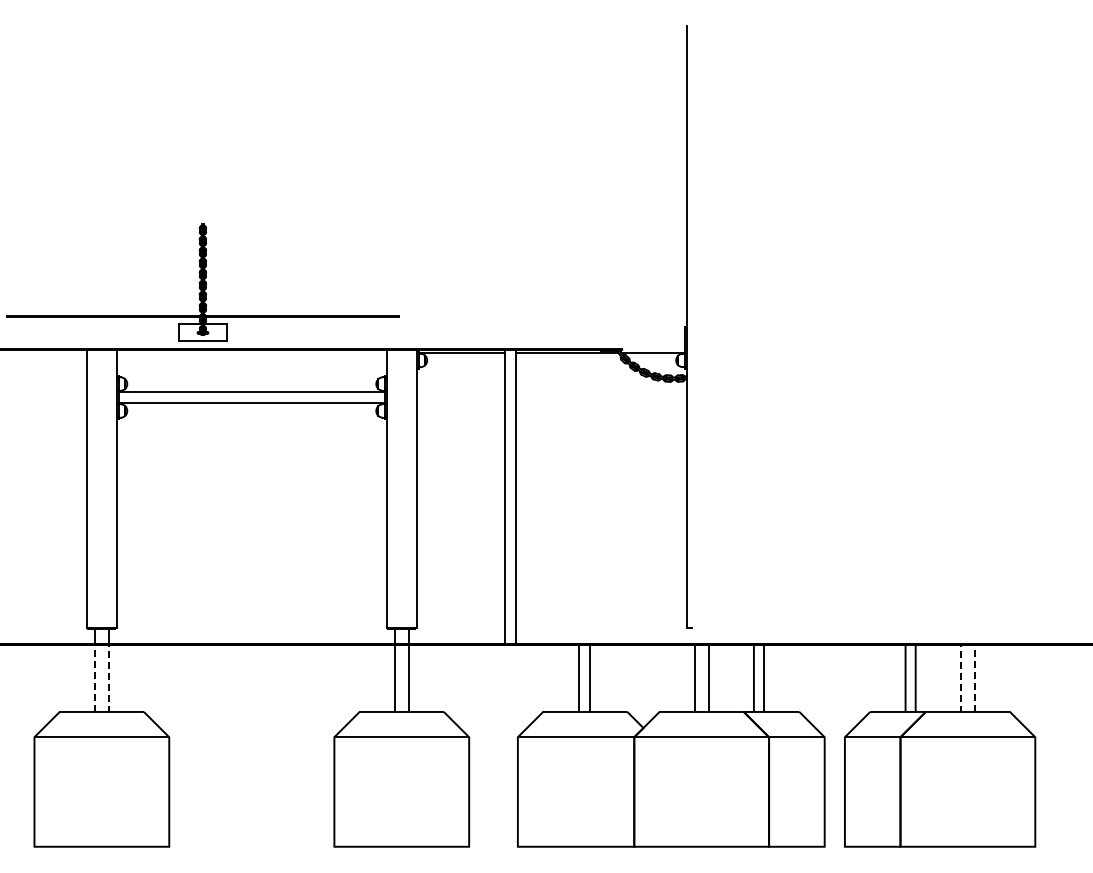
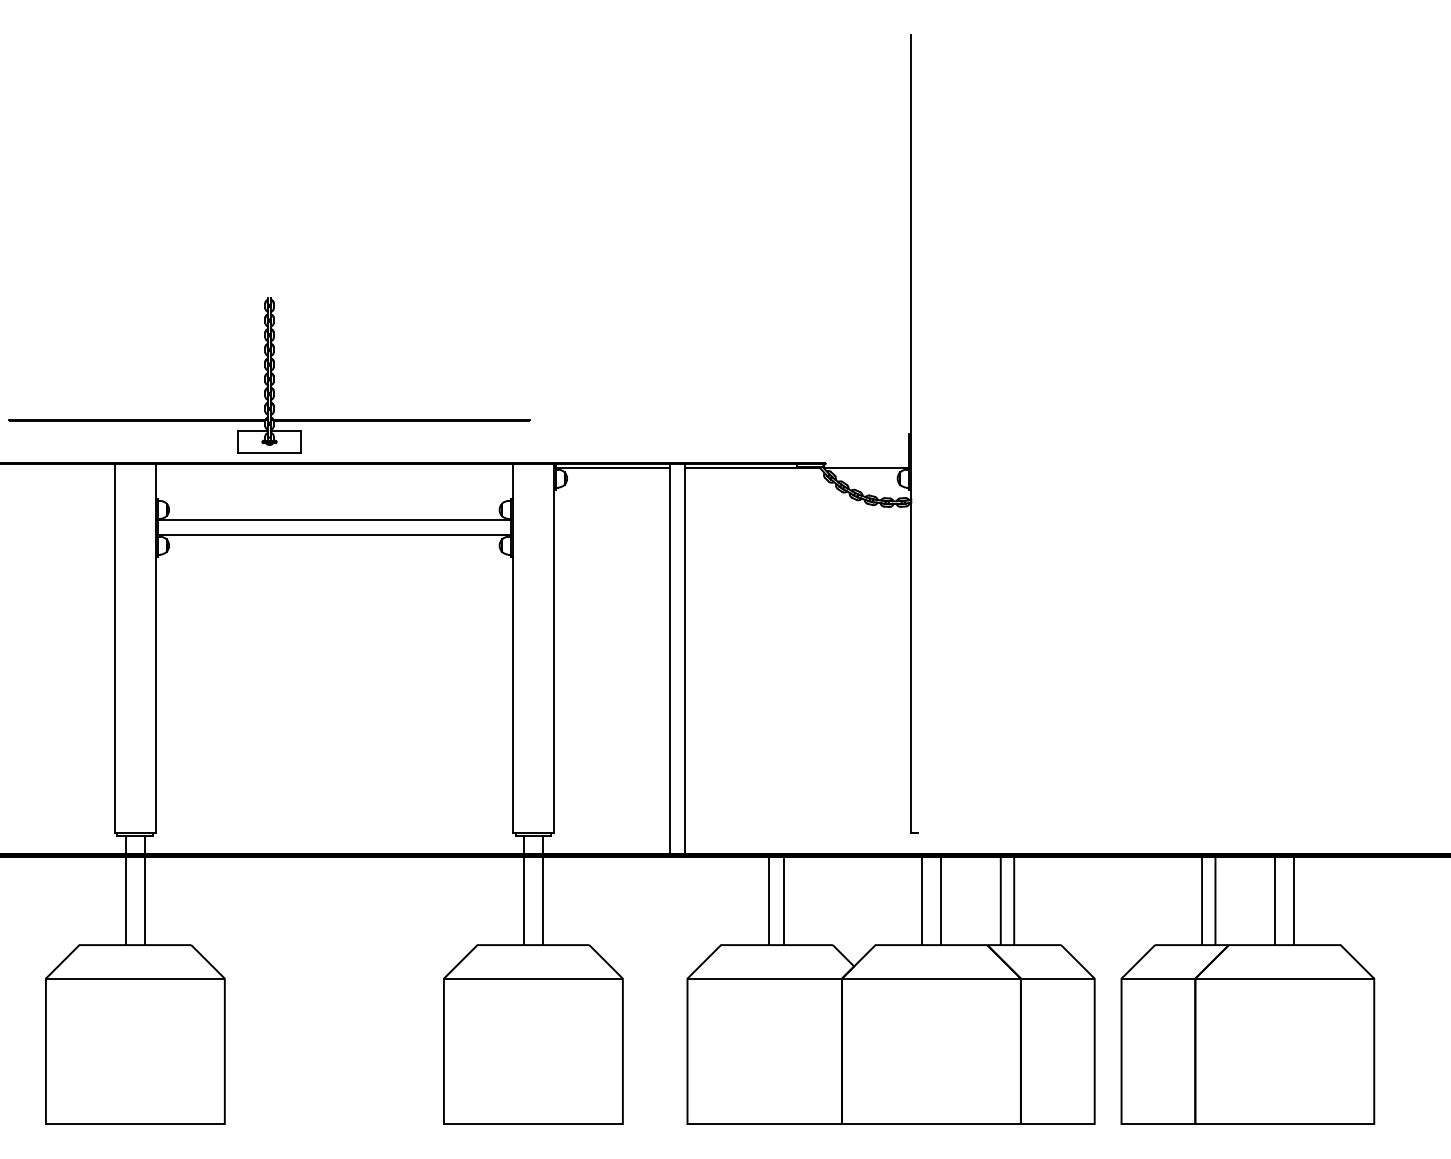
line: (102, 644) -> (136, 855), dashed -> solid
line: (967, 644) -> (1284, 855), dashed -> solid

